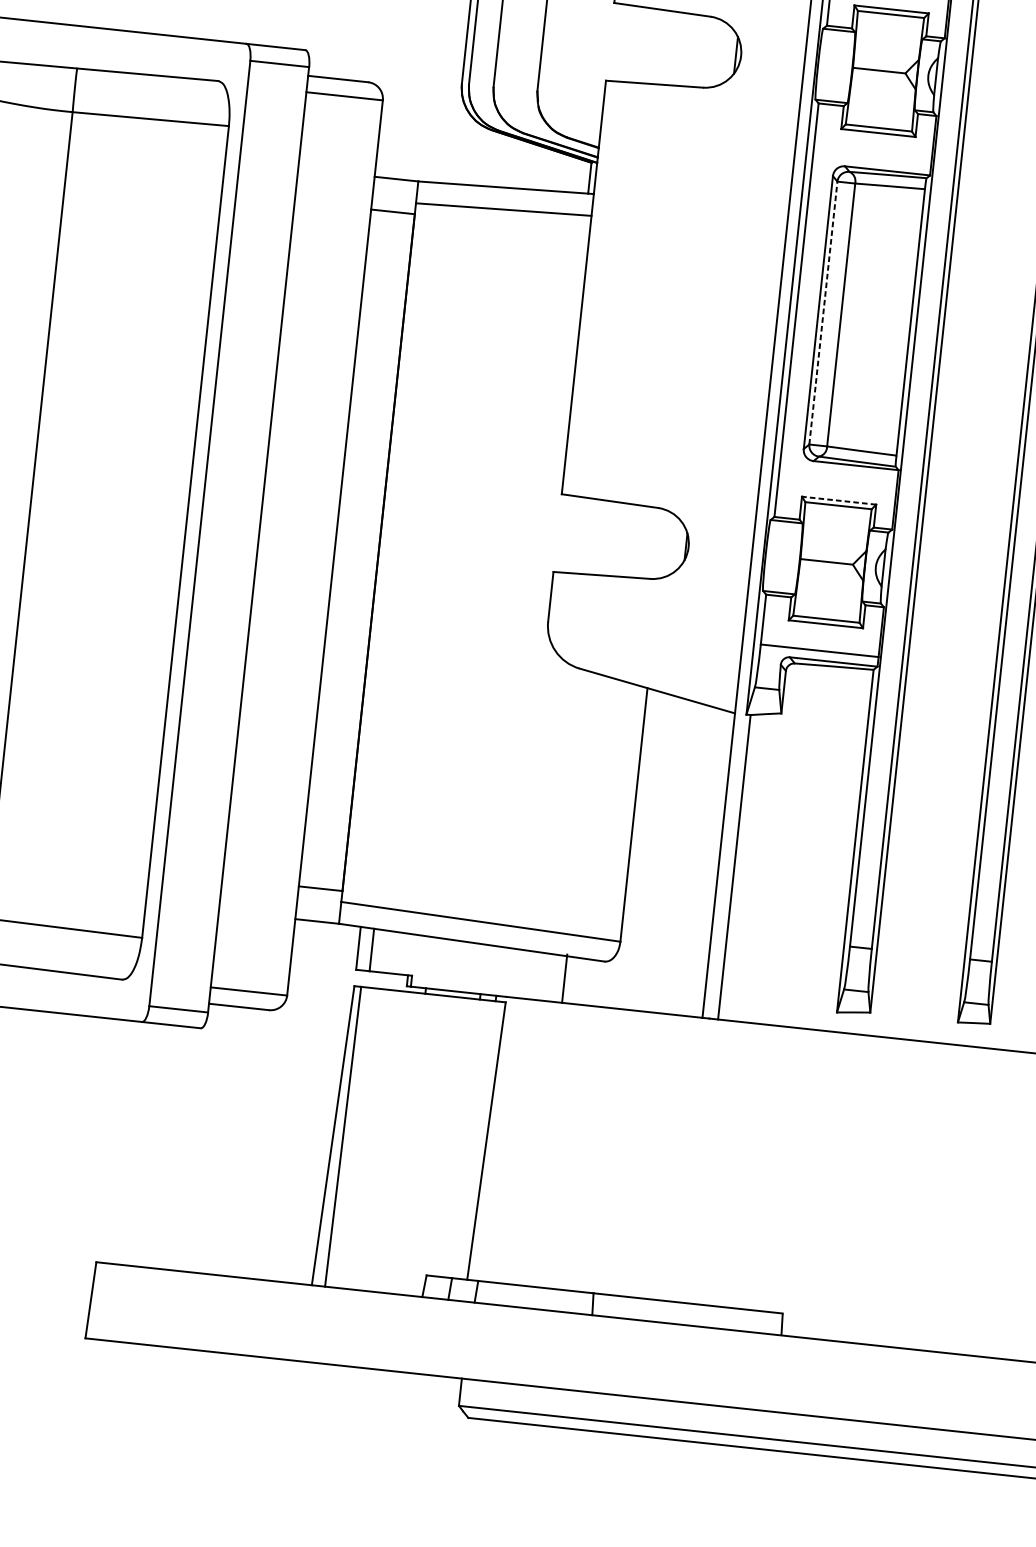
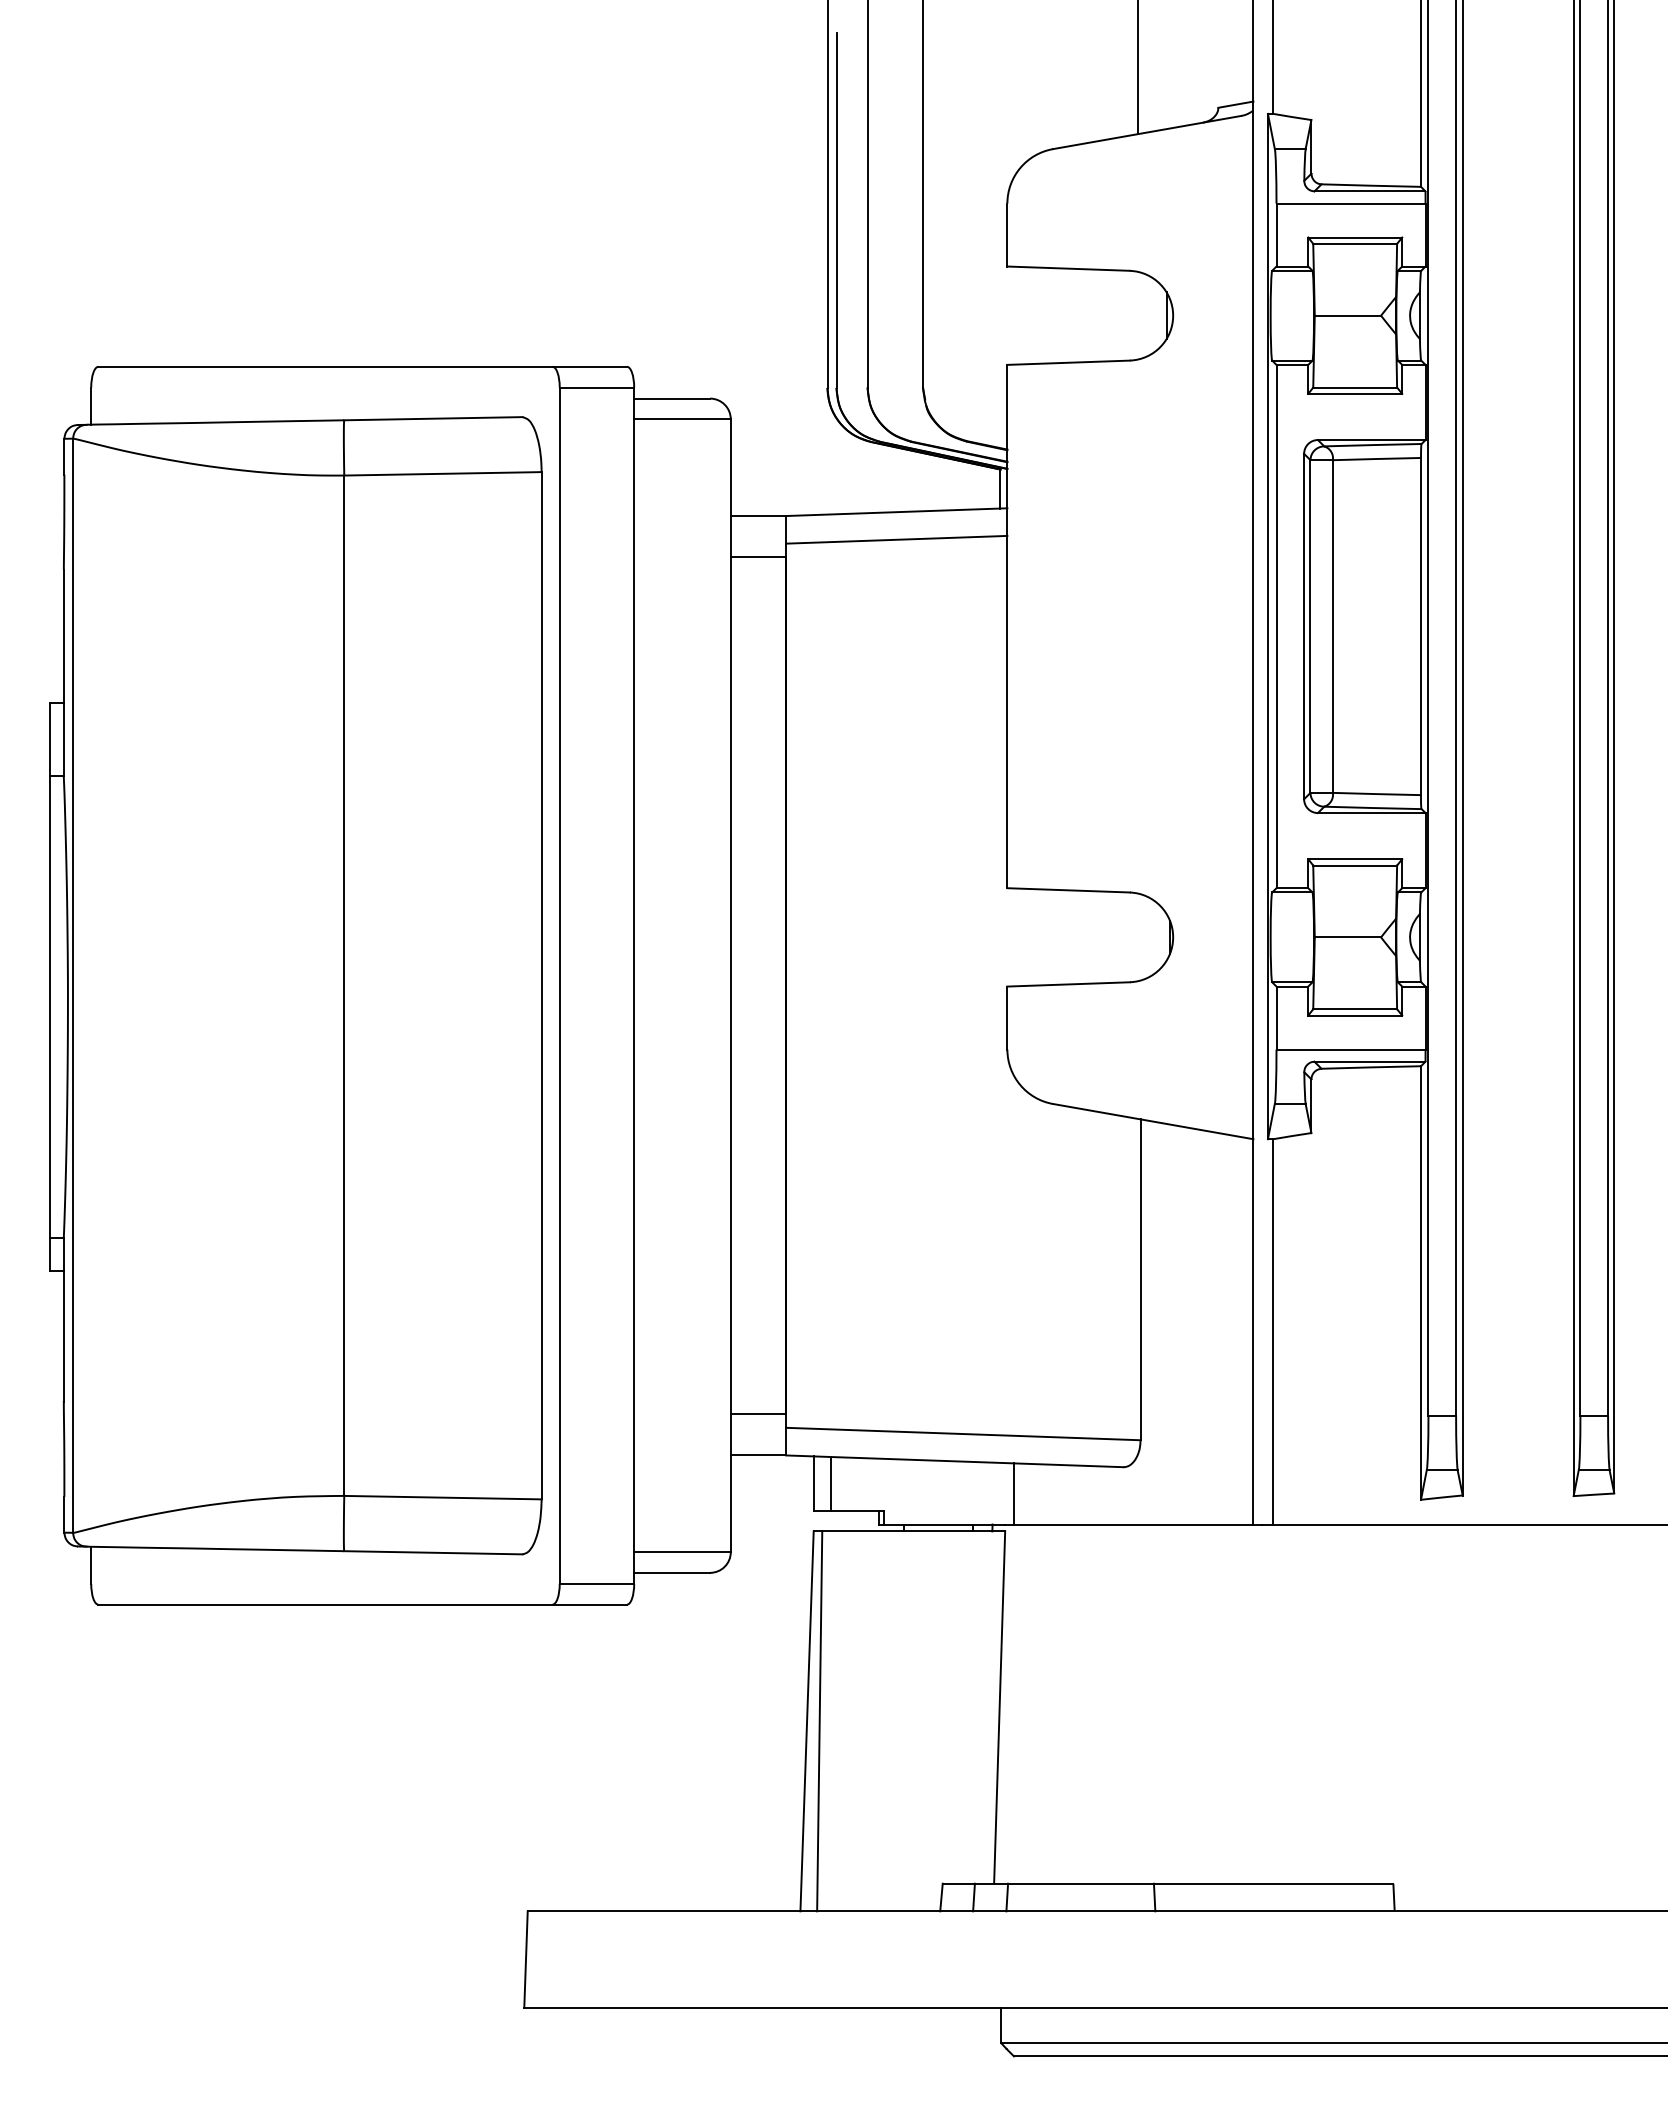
line: (823, 313) -> (1310, 626), dashed -> solid
line: (839, 500) -> (1355, 859), dashed -> solid
line: (564, 978) -> (1013, 1493), moved

